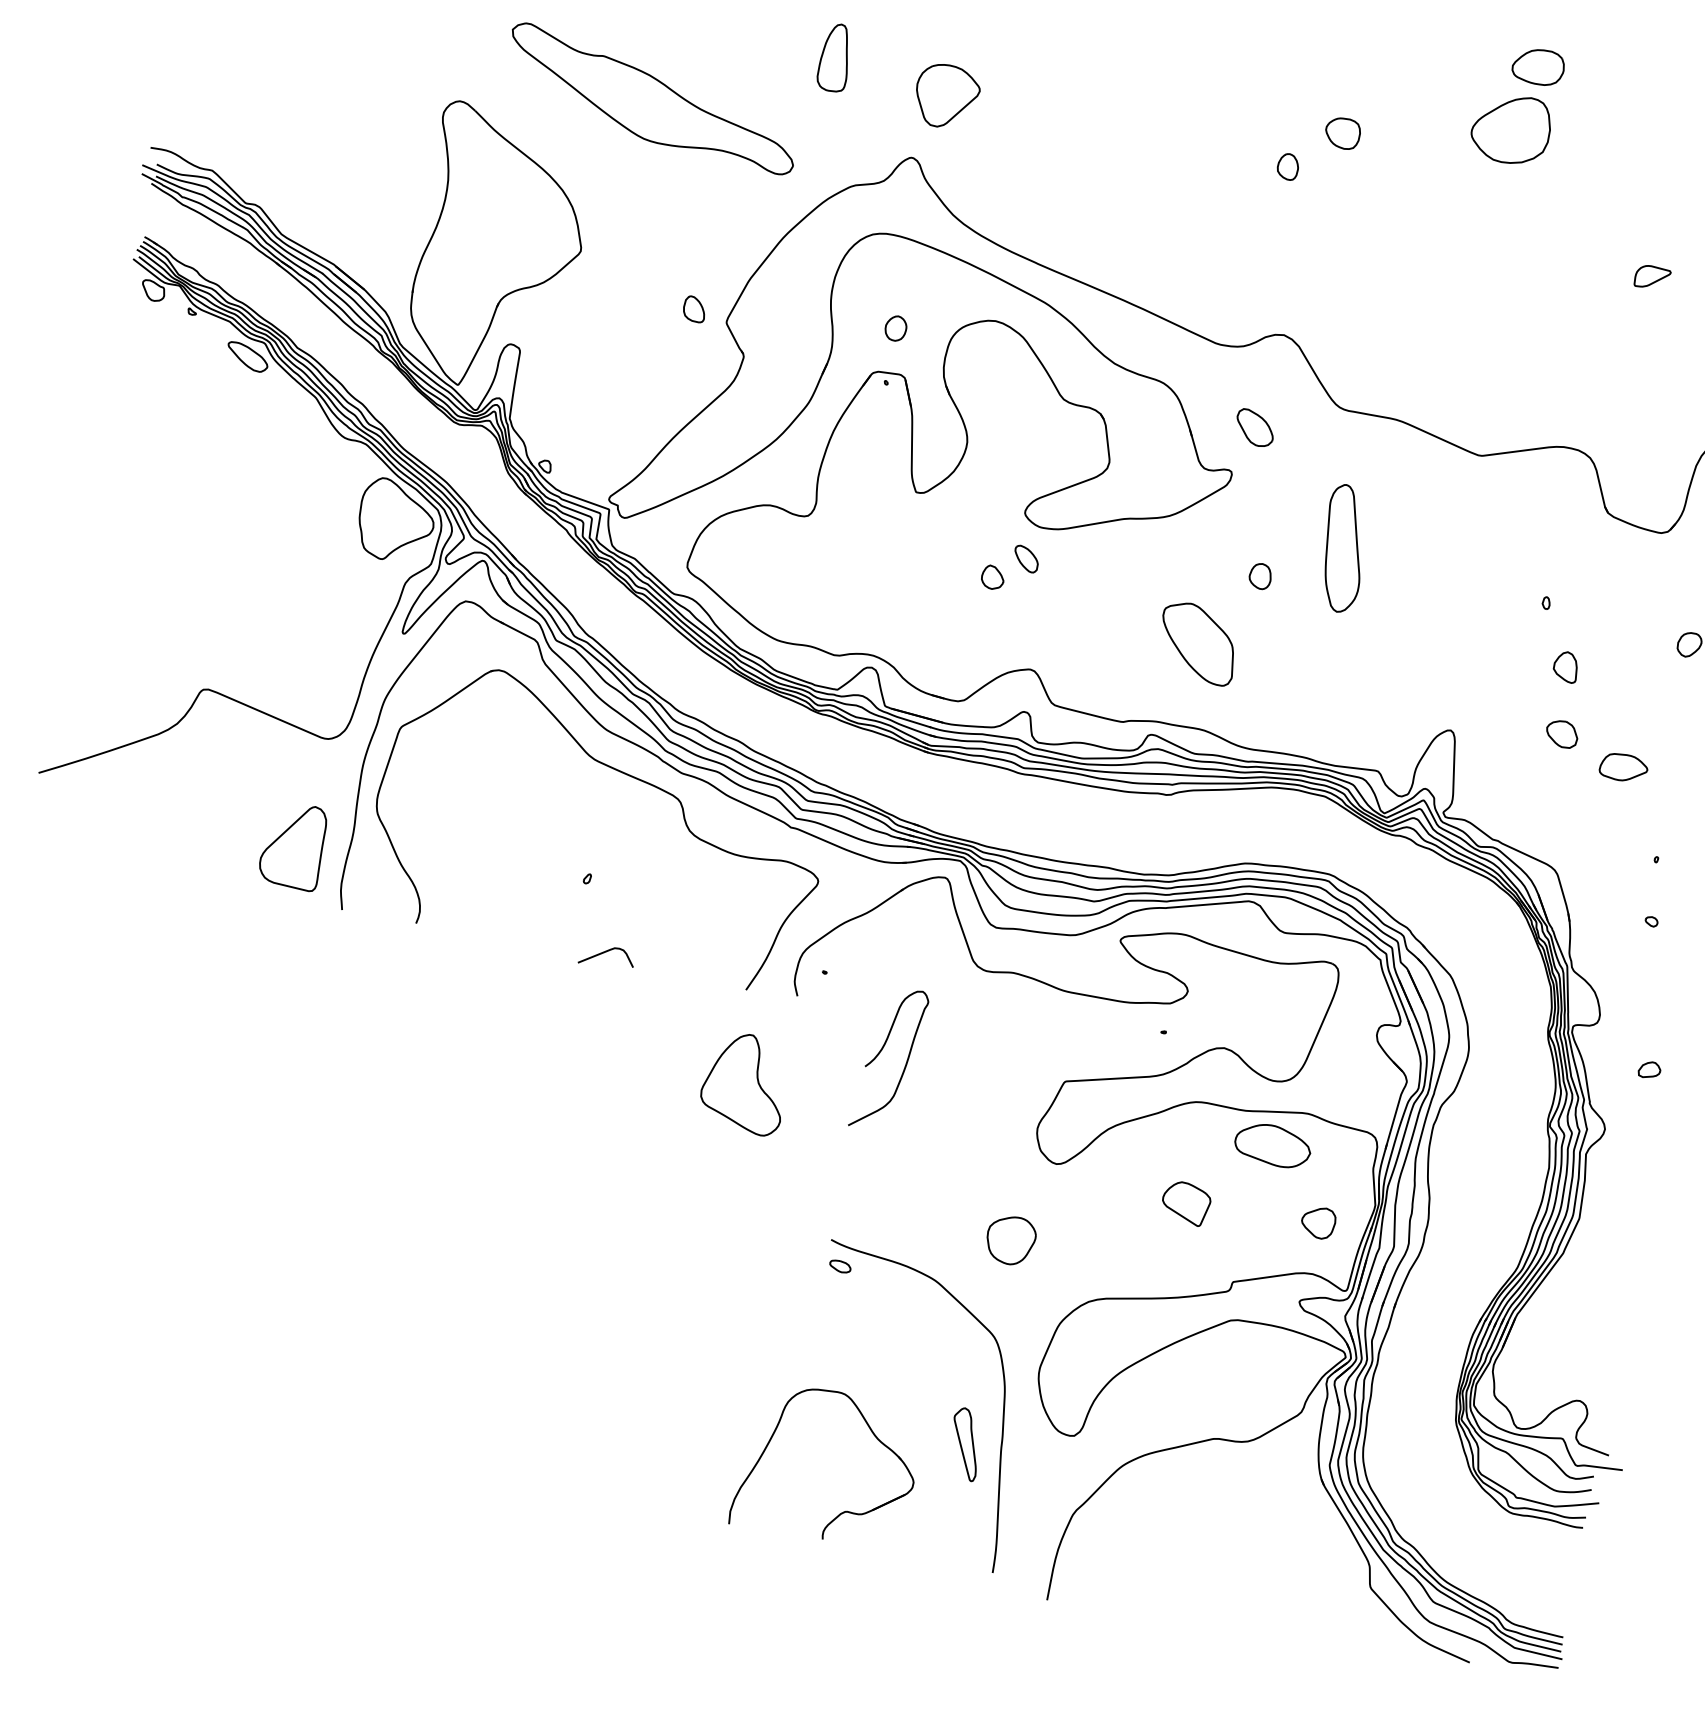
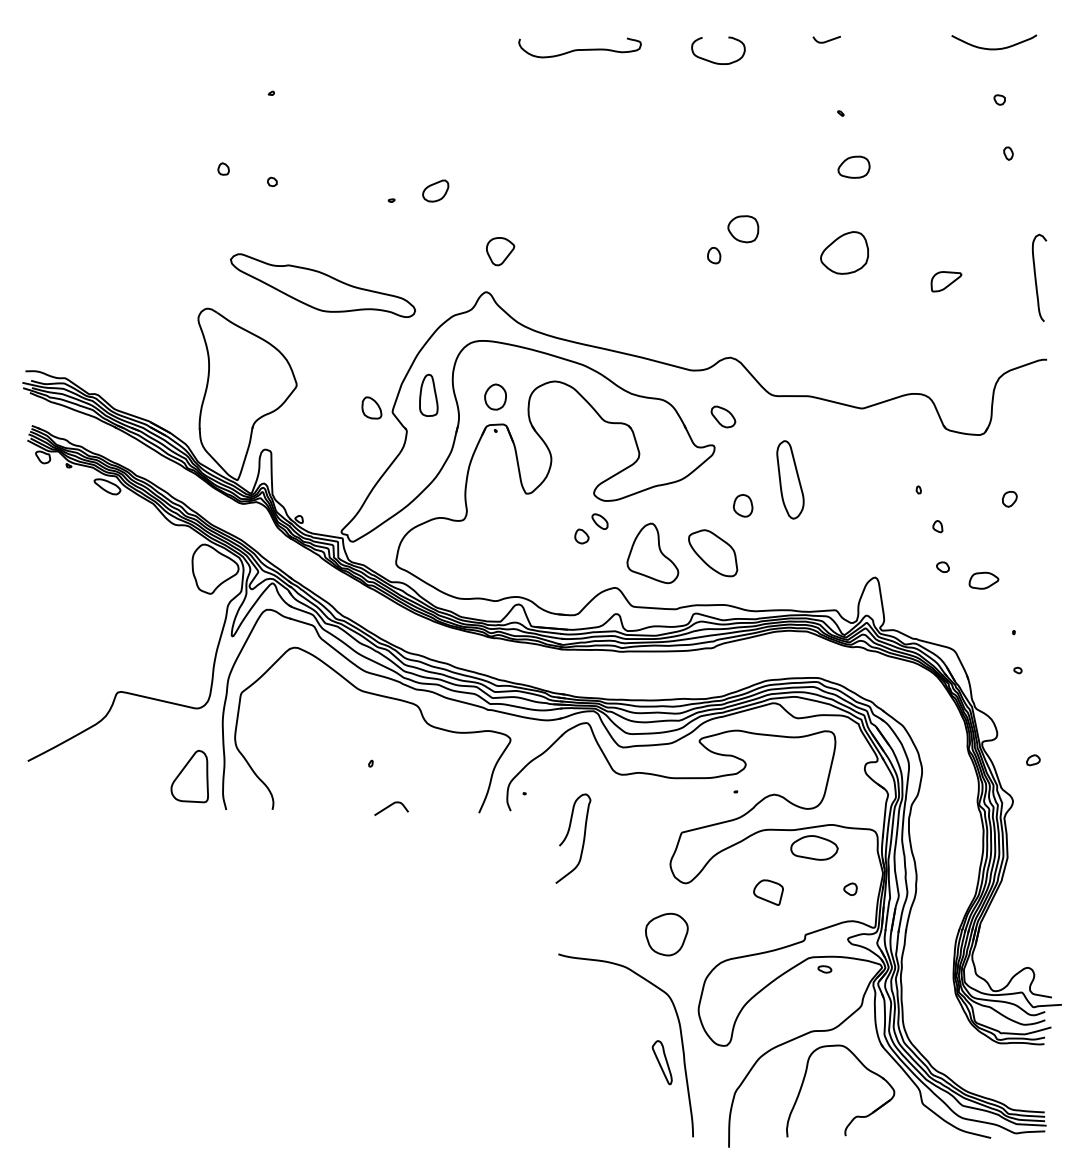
part: (835, 56) -> (428, 394), moved
part: (947, 96) -> (500, 251), size x0.71
part: (1511, 128) -> (844, 252), moved
part: (1342, 133) -> (743, 229), size x1.43
part: (1652, 277) -> (946, 281), size x1.43
part: (694, 308) -> (371, 407), size x1.43
part: (896, 327) -> (495, 396), size x1.67
part: (1260, 575) -> (743, 505), size x1.43
part: (1565, 667) -> (937, 526), size x0.62
part: (1561, 732) -> (942, 566), size x0.62
part: (744, 1083) -> (652, 553), moved
part: (1318, 1221) -> (850, 888), size x0.62
part: (1010, 1240) -> (666, 934), size x1.43
part: (839, 1266) -> (824, 969), moved
part: (840, 1511) -> (853, 1117), moved

